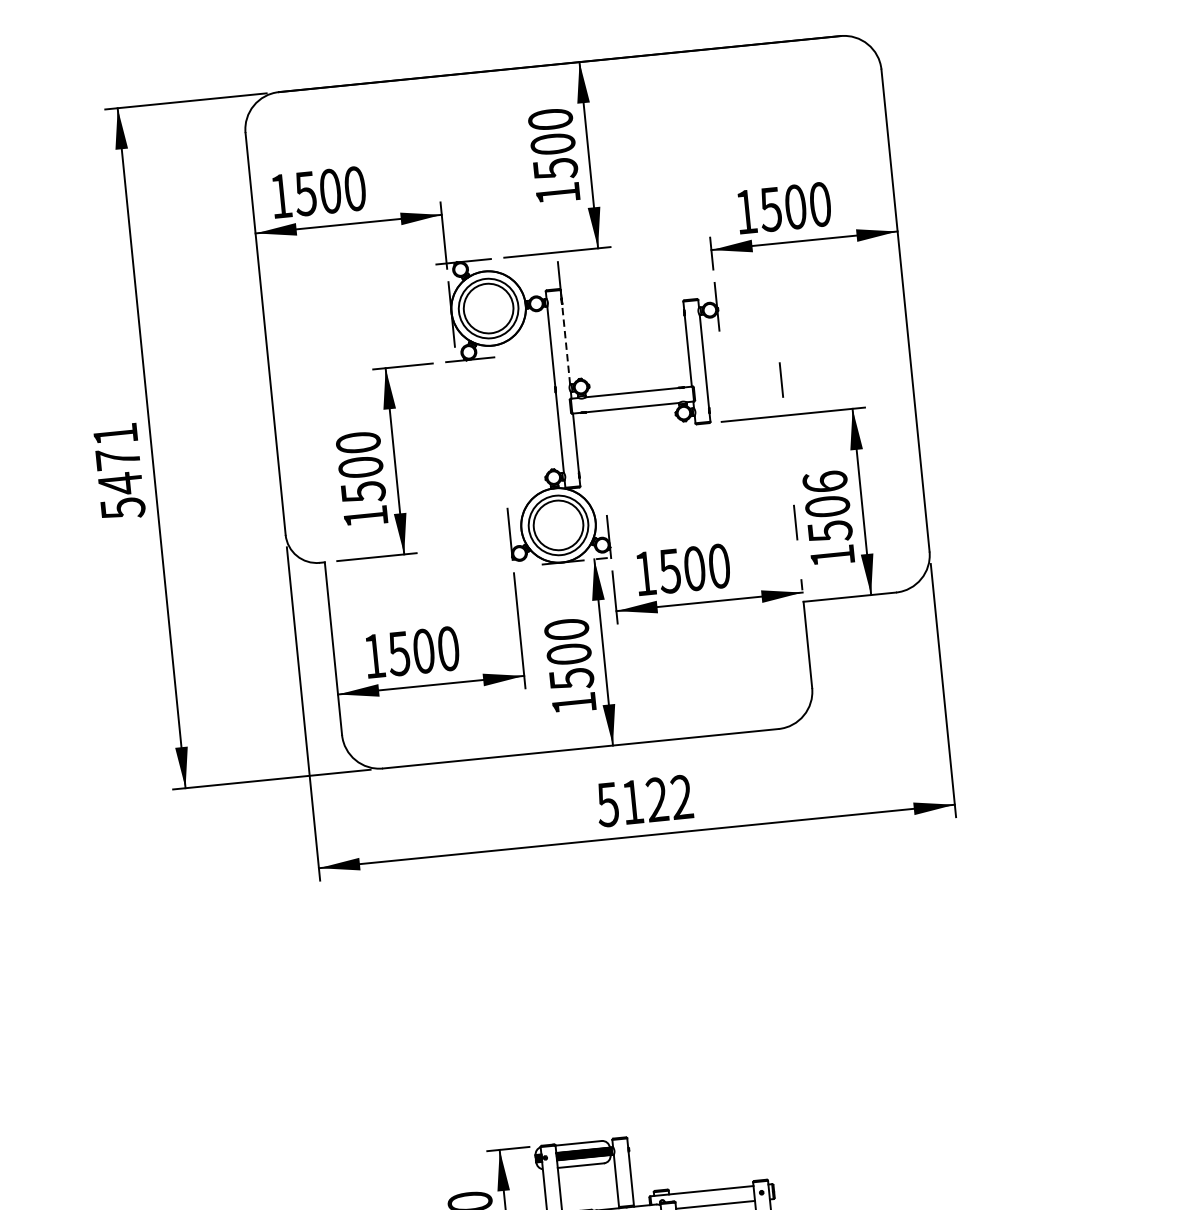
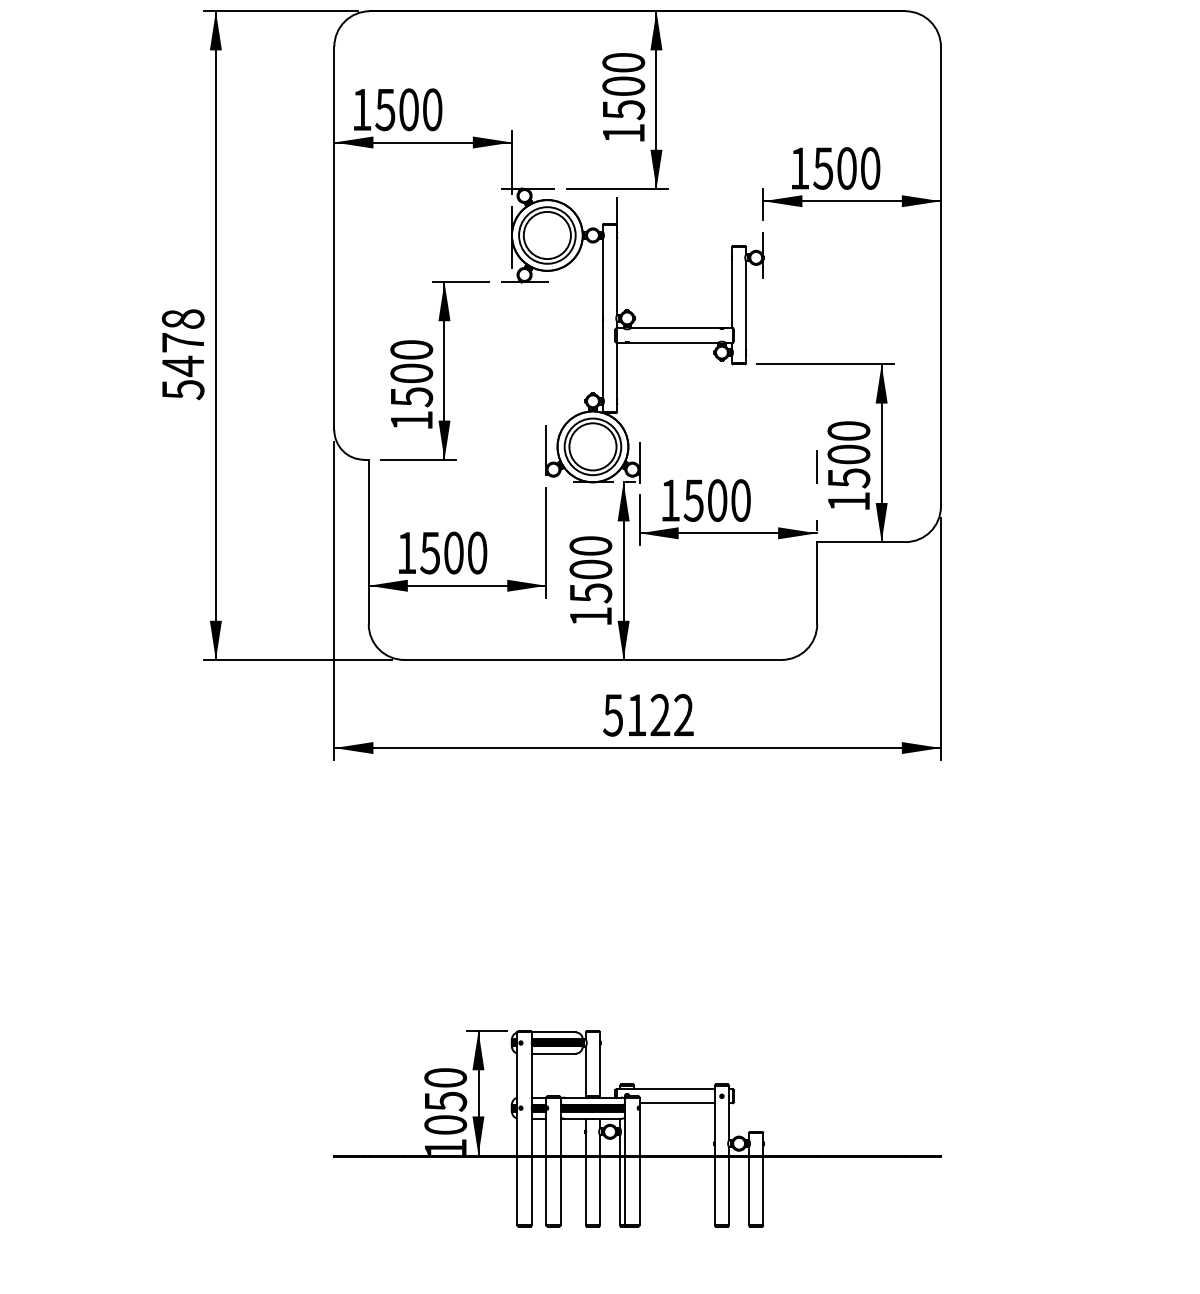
line: (566, 344) -> (617, 276), dashed -> solid
line: (780, 380) -> (816, 330), removed
text: (114, 433) -> (182, 318), 5471 -> 5478
text: (824, 481) -> (848, 430), 1506 -> 1500

